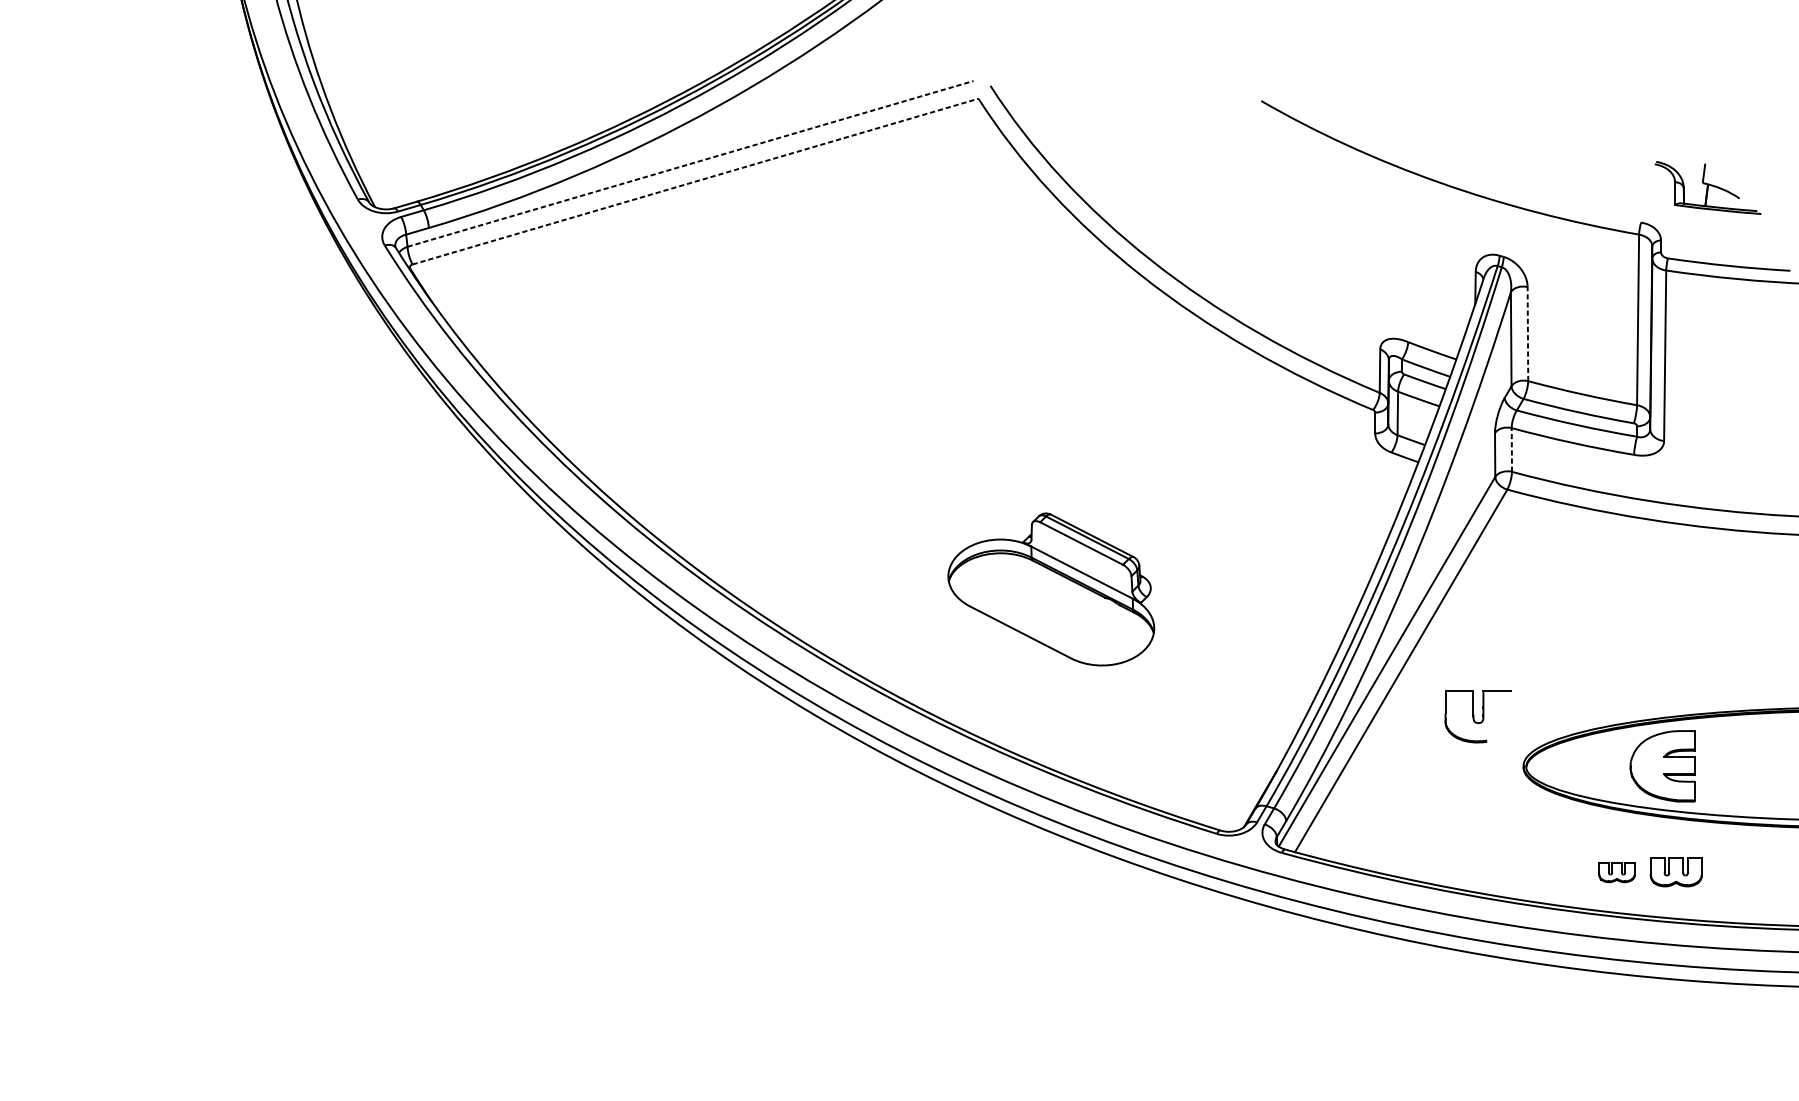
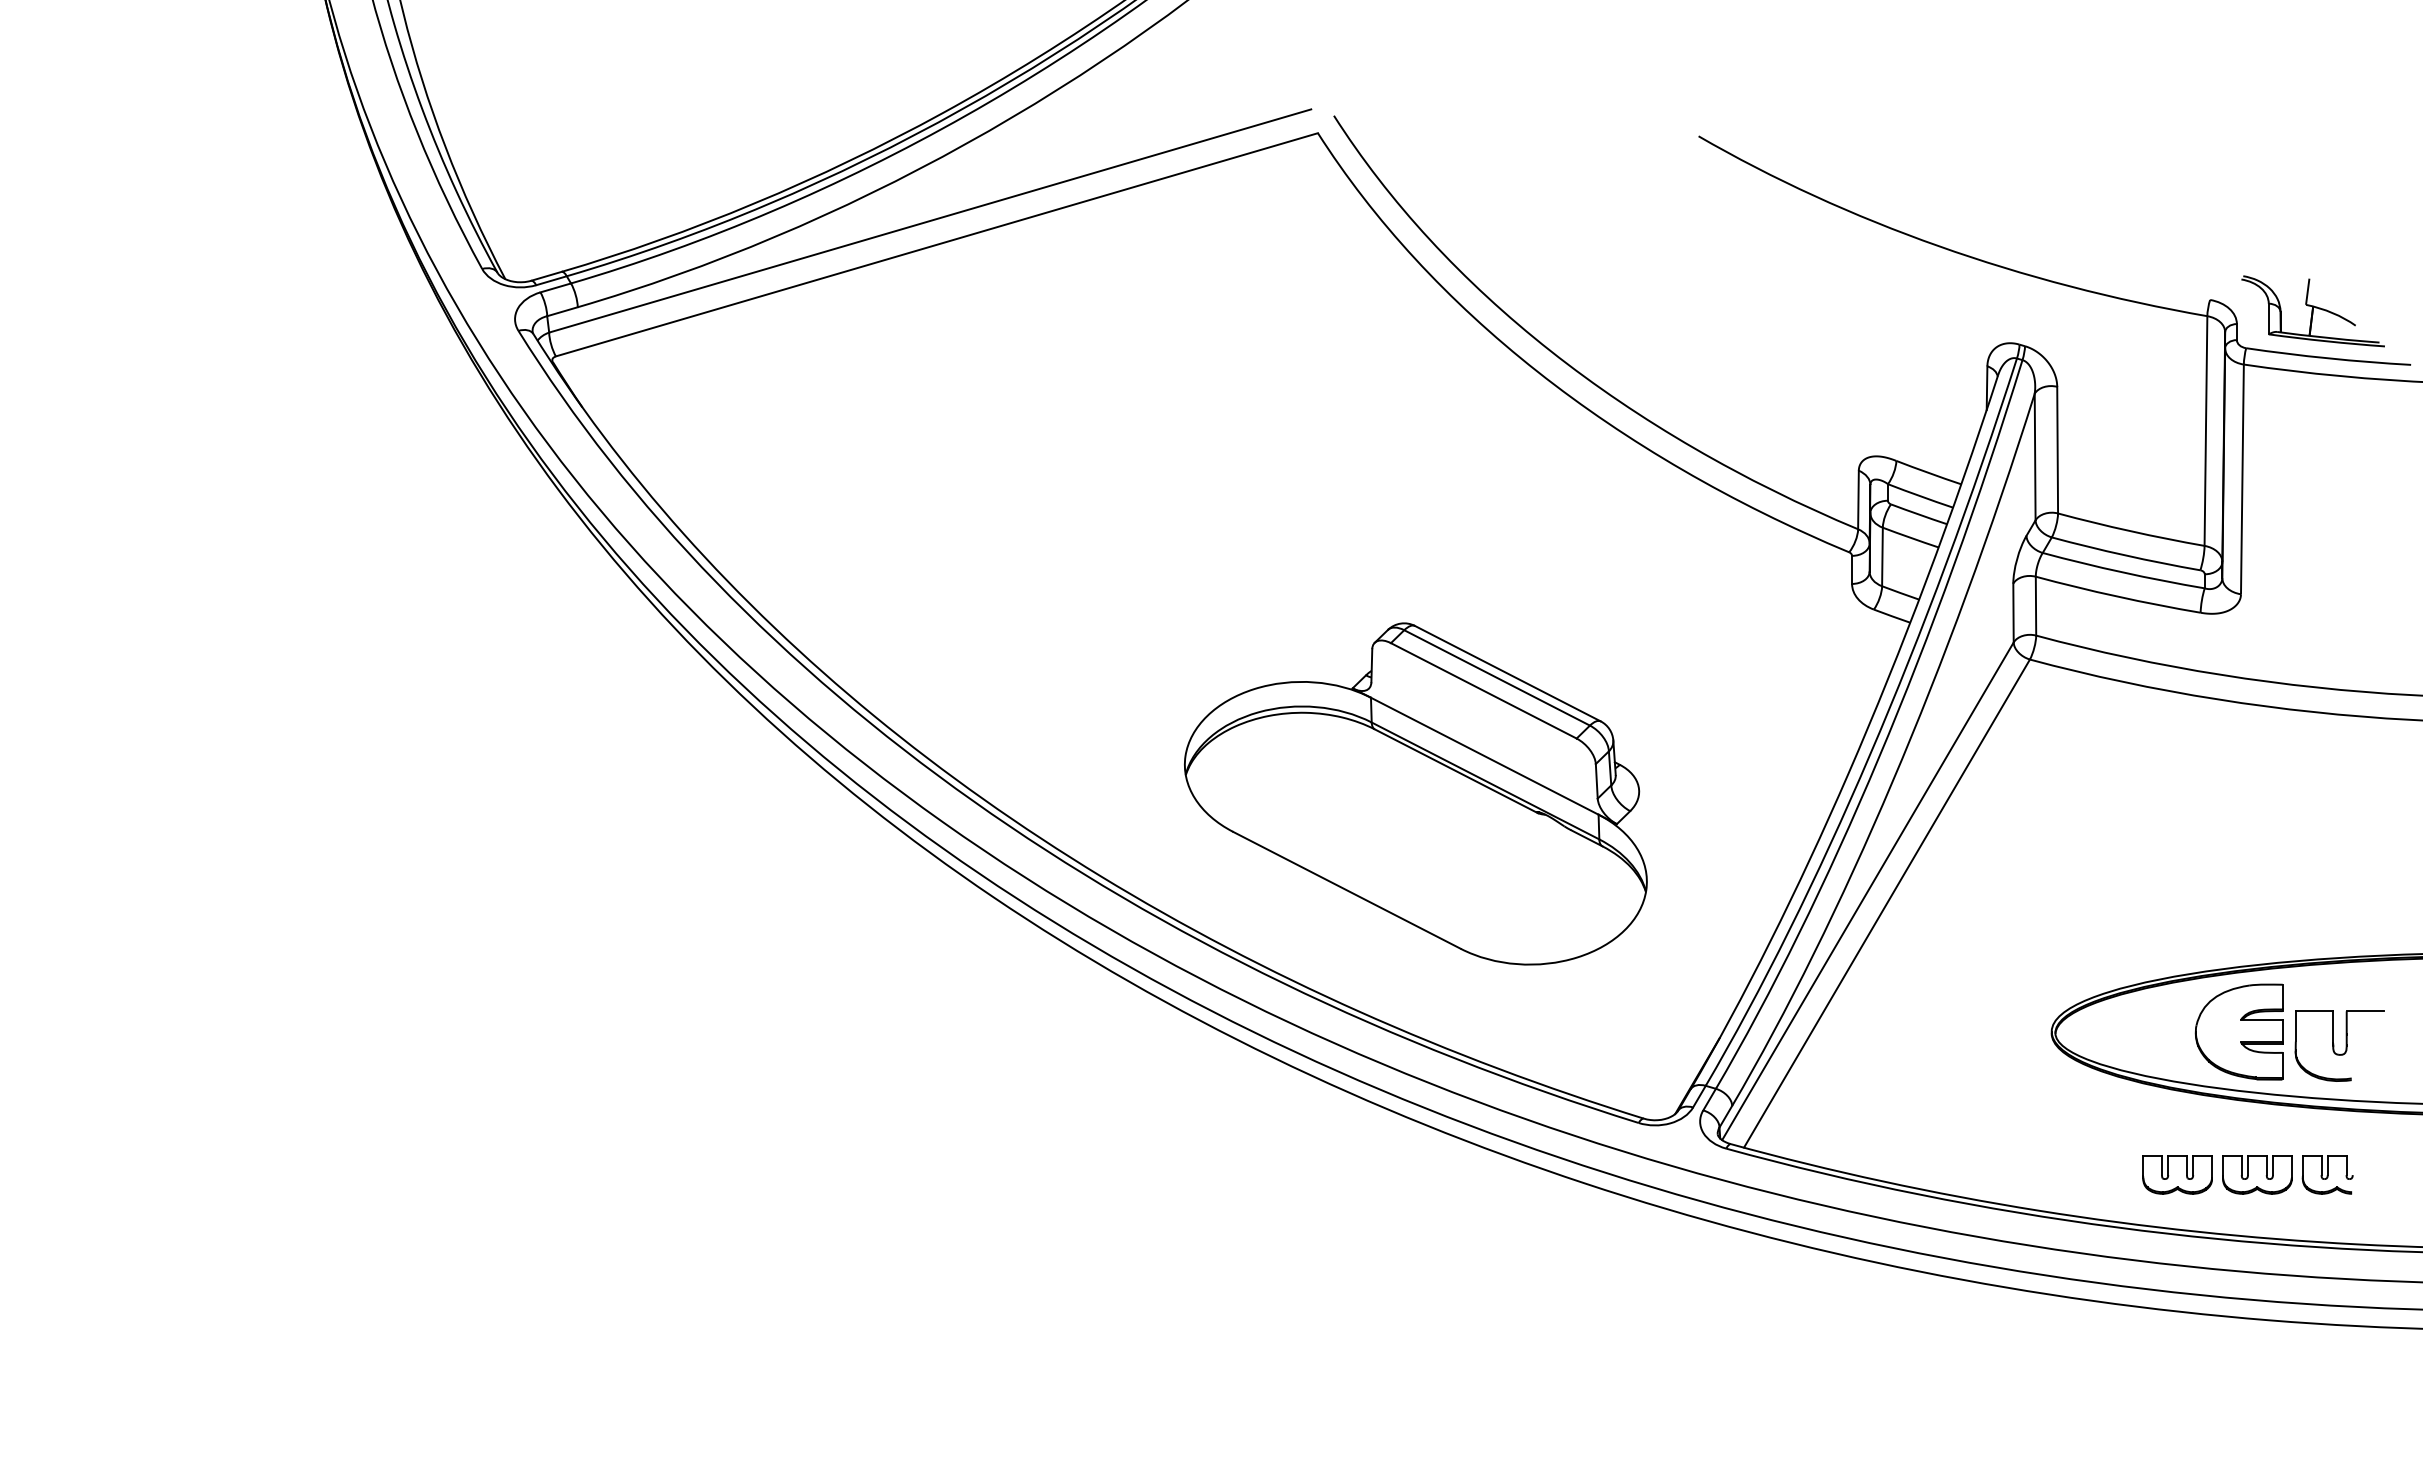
line: (690, 163) -> (930, 220), dashed -> solid
line: (696, 181) -> (937, 244), dashed -> solid
part: (1707, 188) -> (2312, 311), moved
line: (1527, 333) -> (2057, 449), dashed -> solid
line: (1512, 449) -> (2036, 605), dashed -> solid
part: (1051, 589) -> (1415, 793), size x1.67
part: (1478, 716) -> (2339, 1045), moved
part: (1616, 872) -> (2177, 1174), size x1.43
part: (1728, 872) -> (2327, 1174), added

